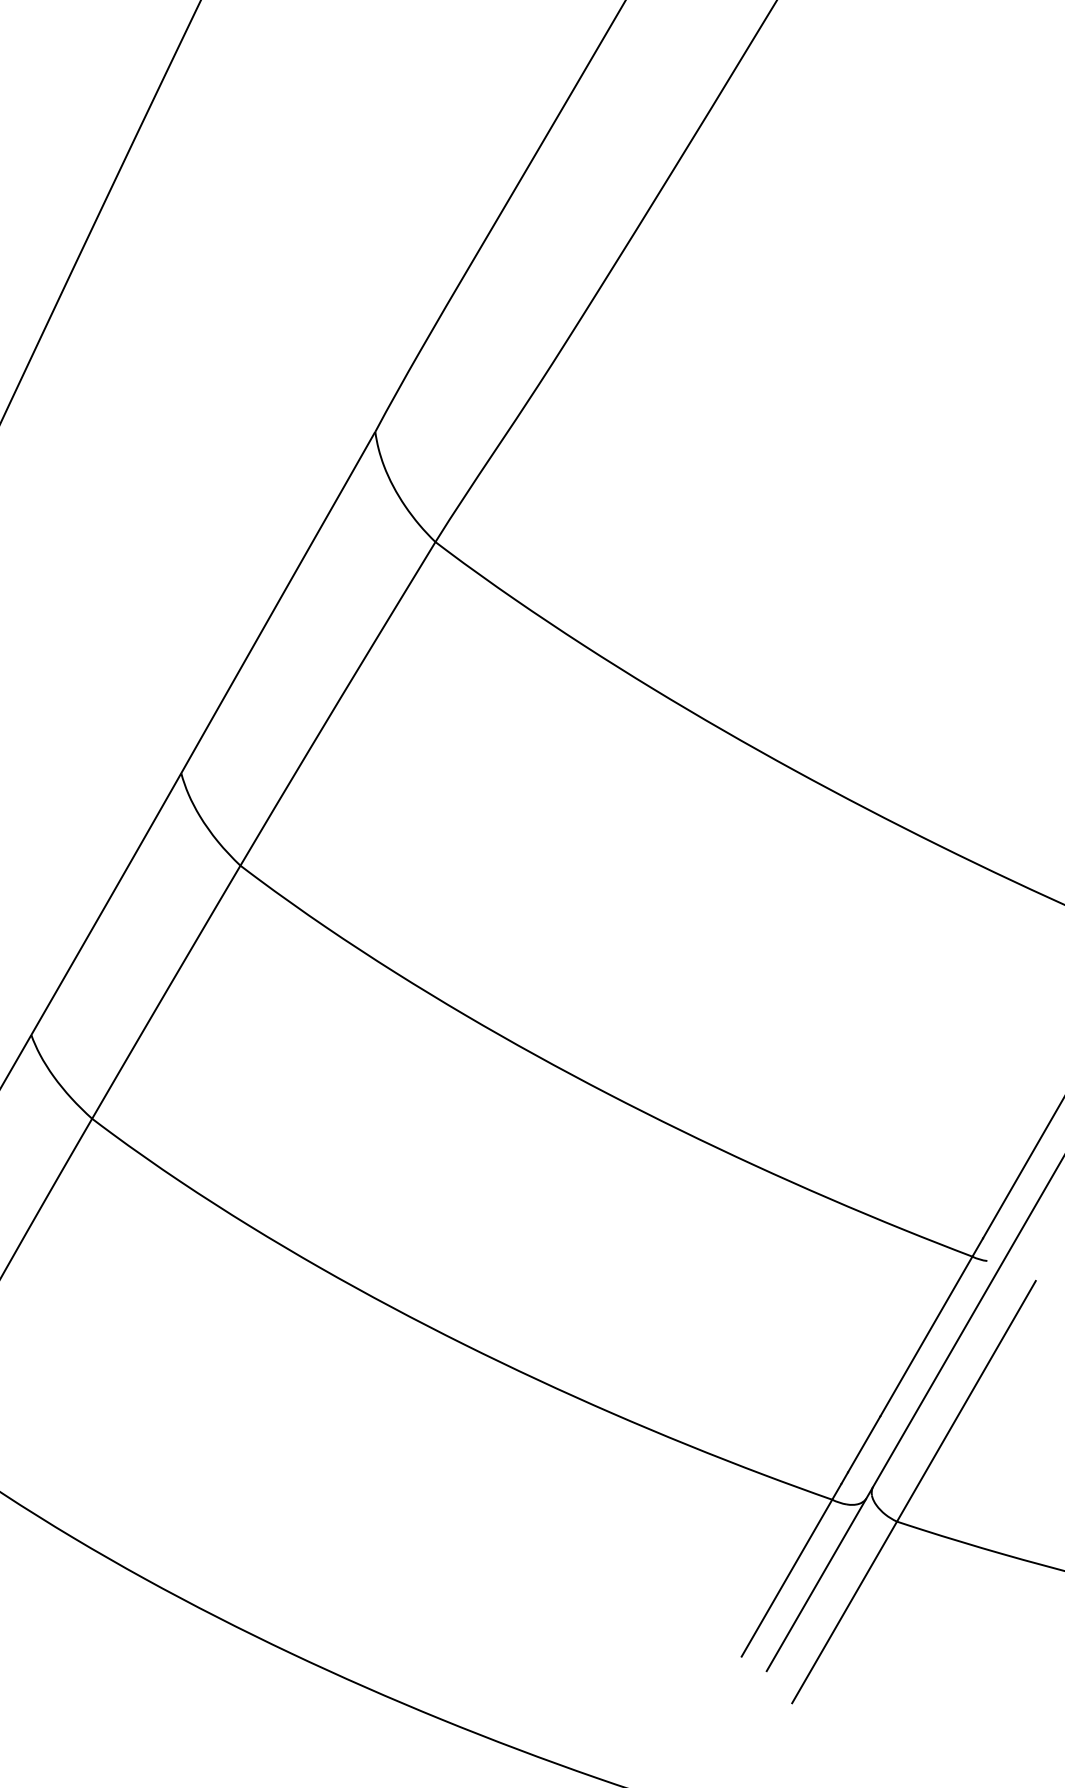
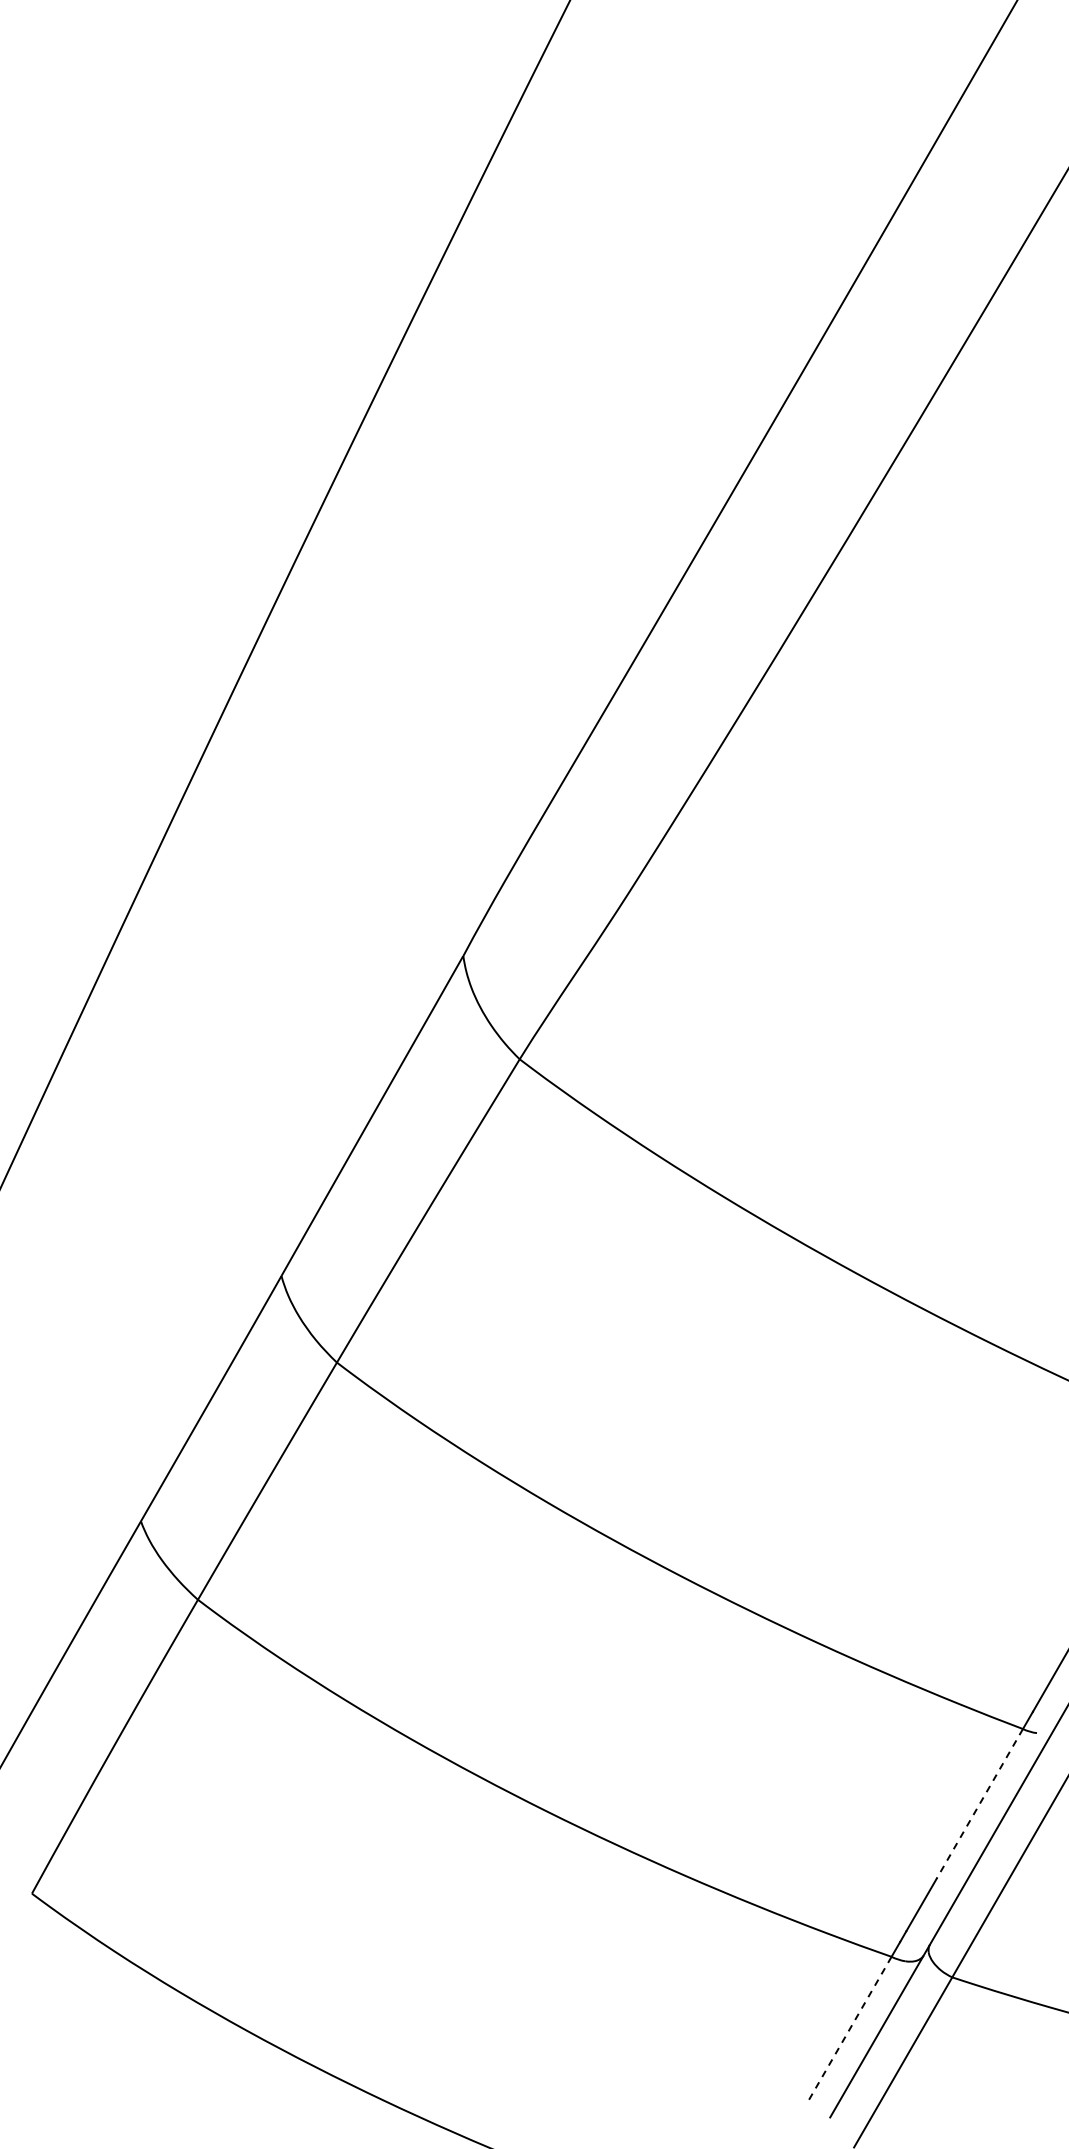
line: (926, 1337) -> (979, 1804), solid -> dashed
line: (787, 1578) -> (849, 2030), solid -> dashed

